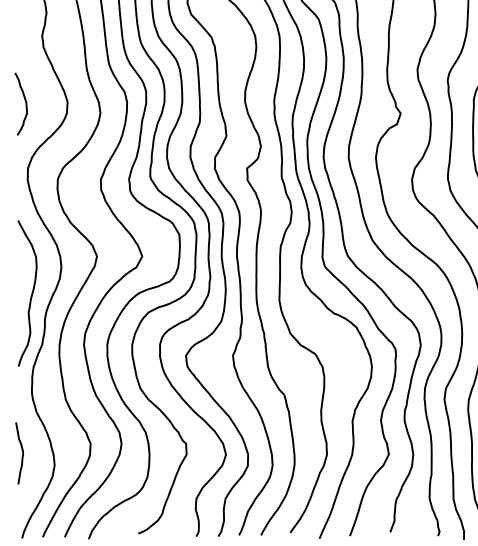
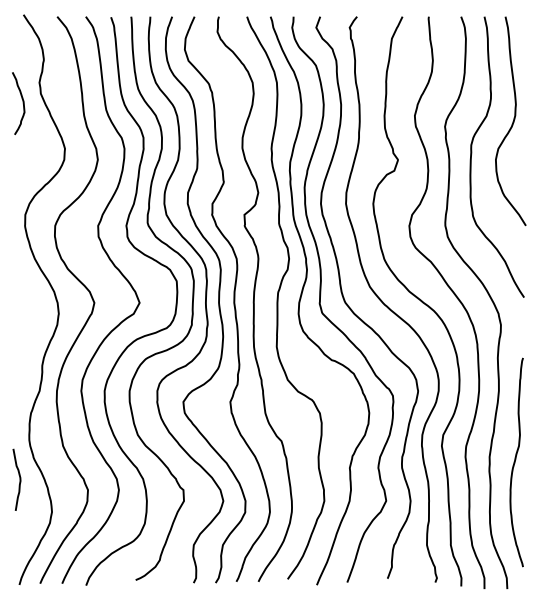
curve: (25, 104) -> (22, 103), moved
curve: (31, 294) -> (28, 340), removed
curve: (22, 453) -> (19, 479), moved

